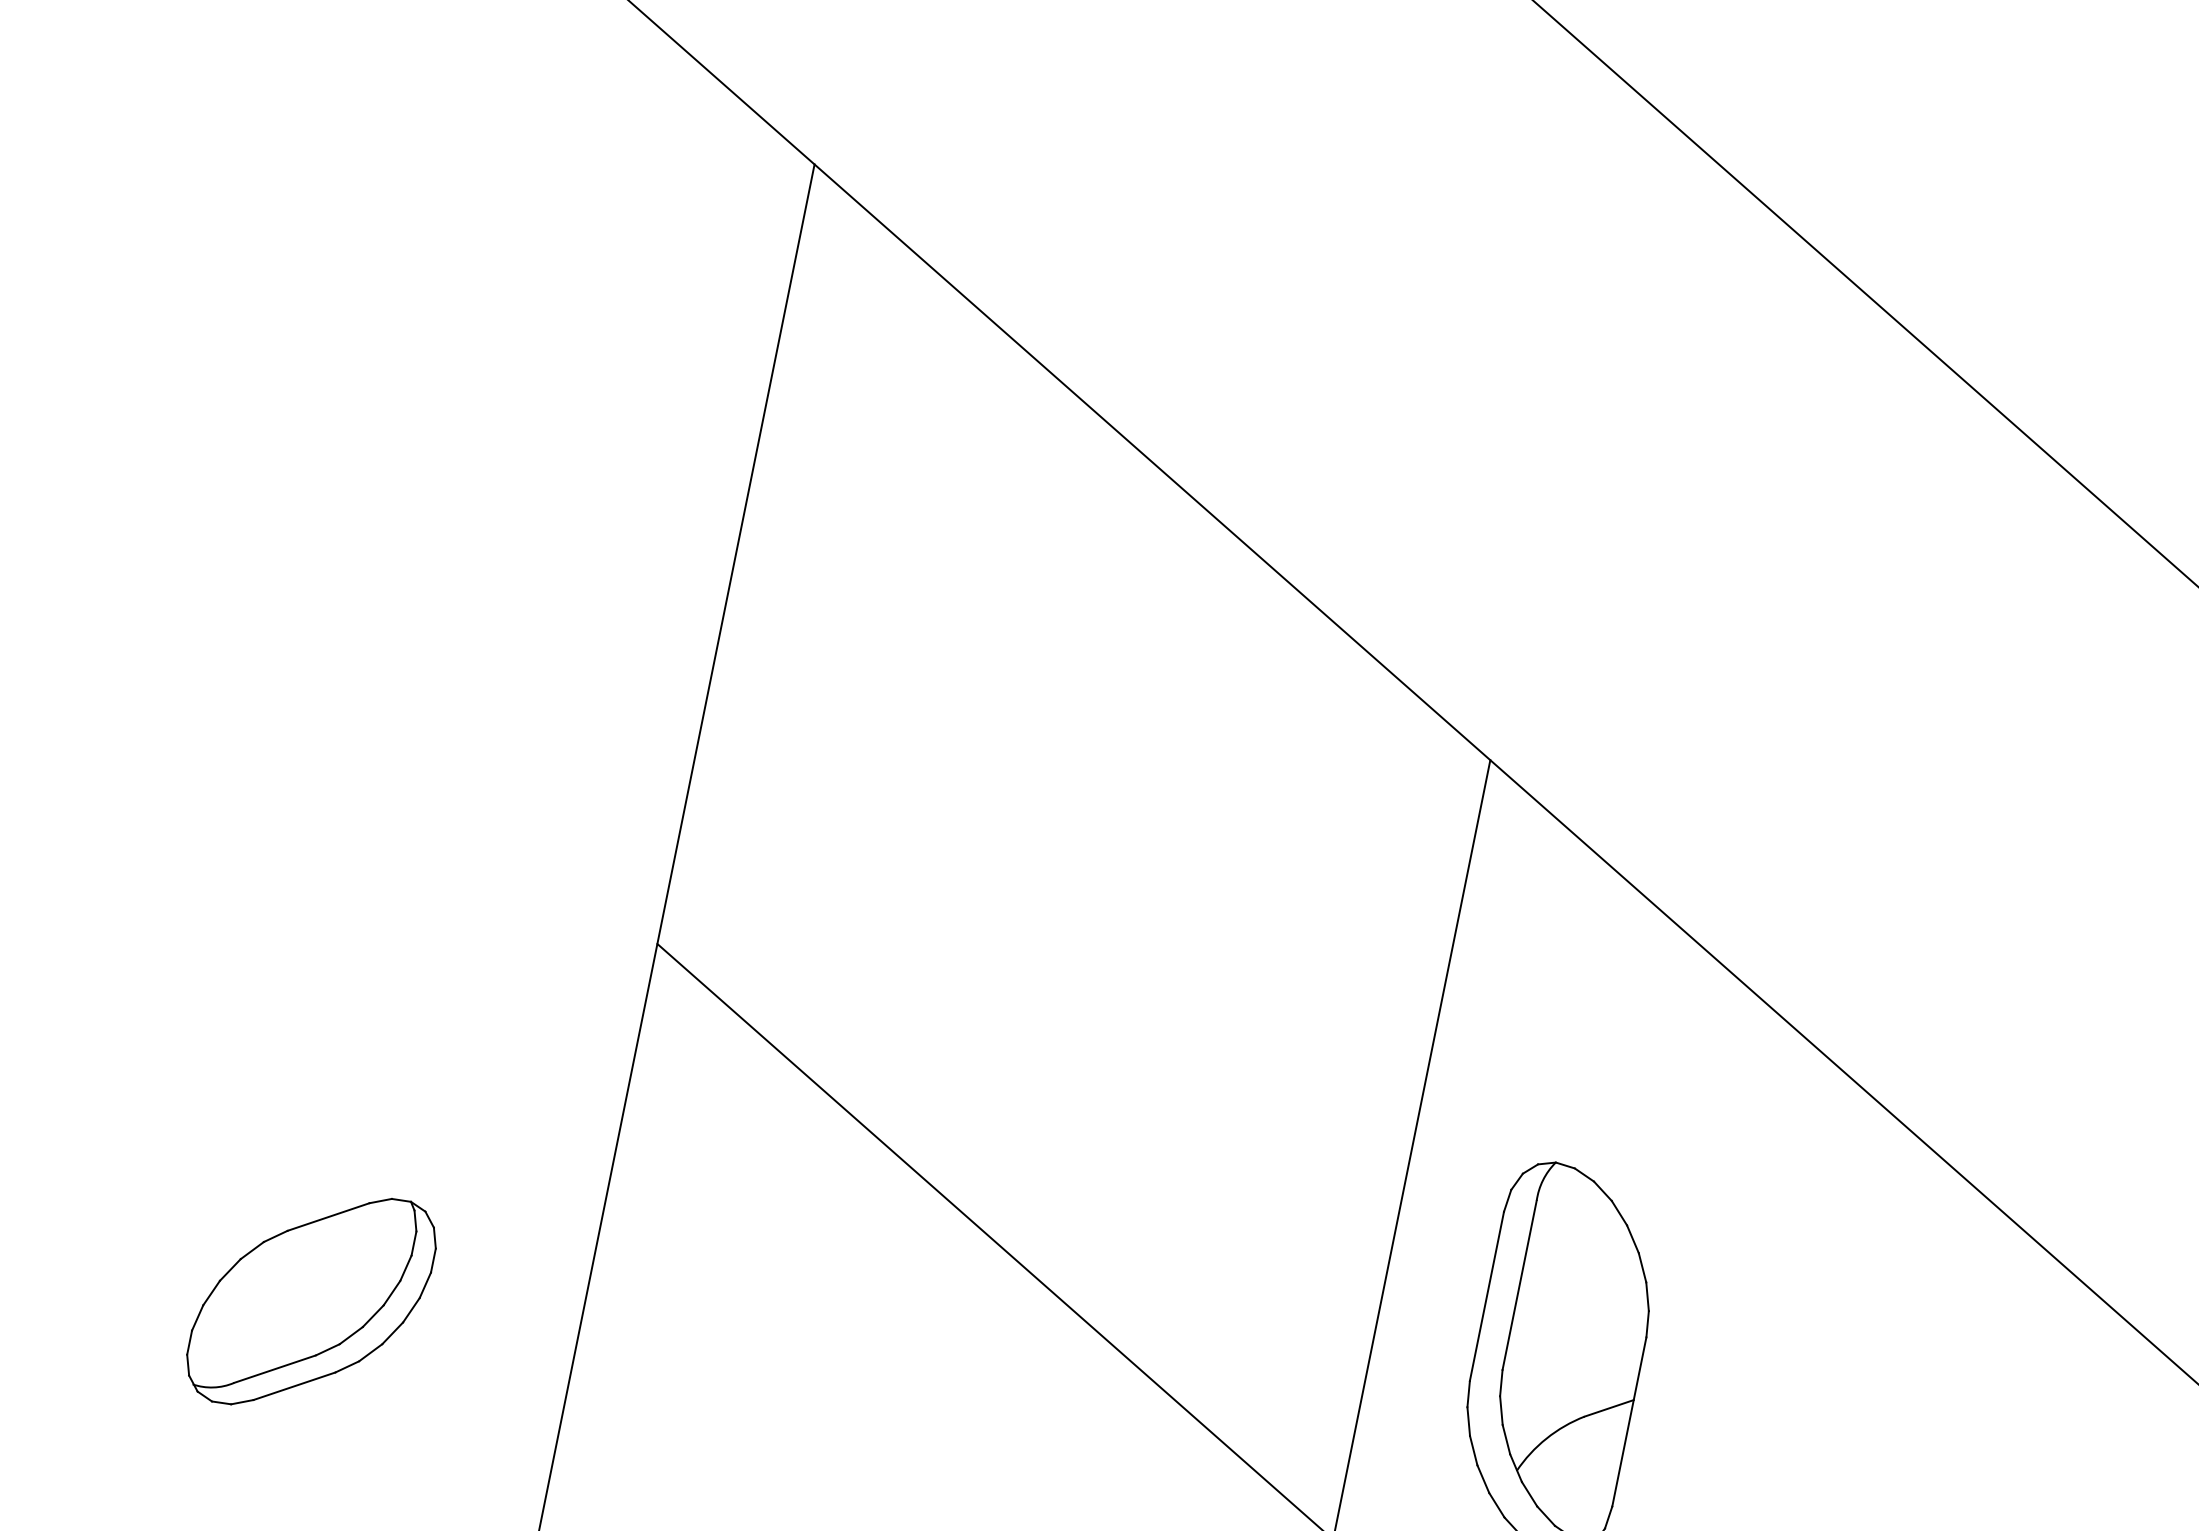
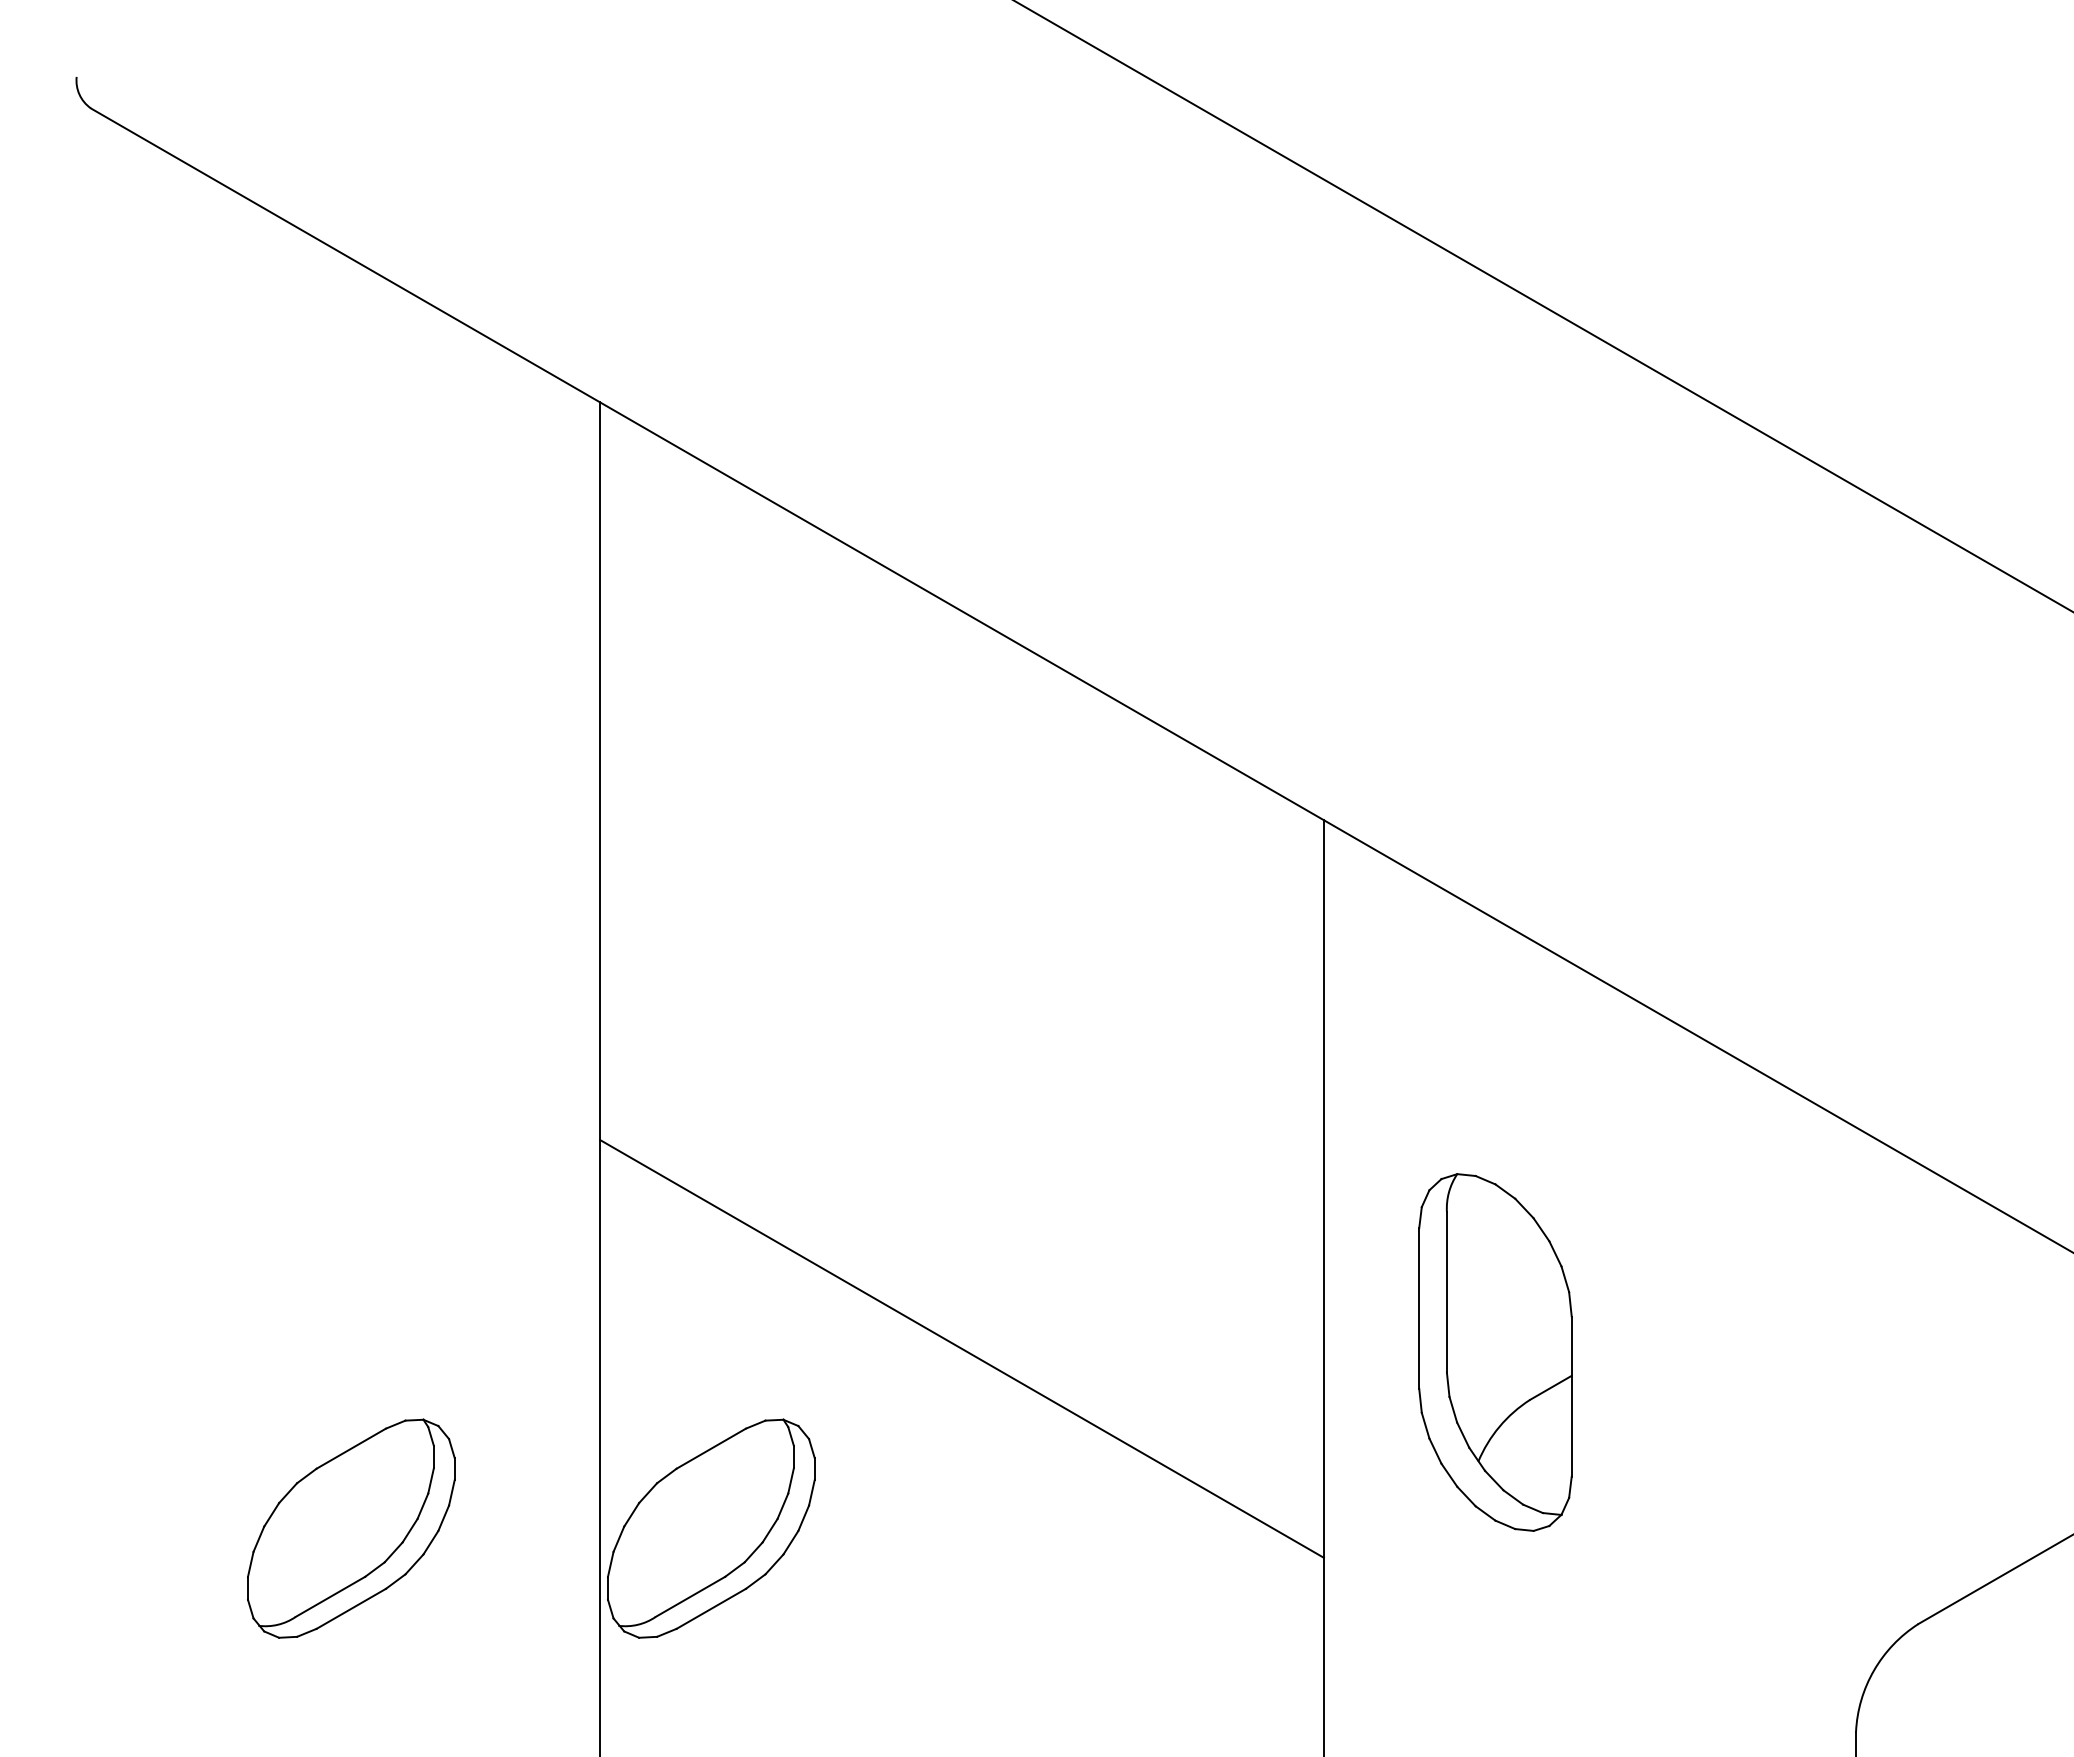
part: (692, 1378) -> (711, 1528), added

